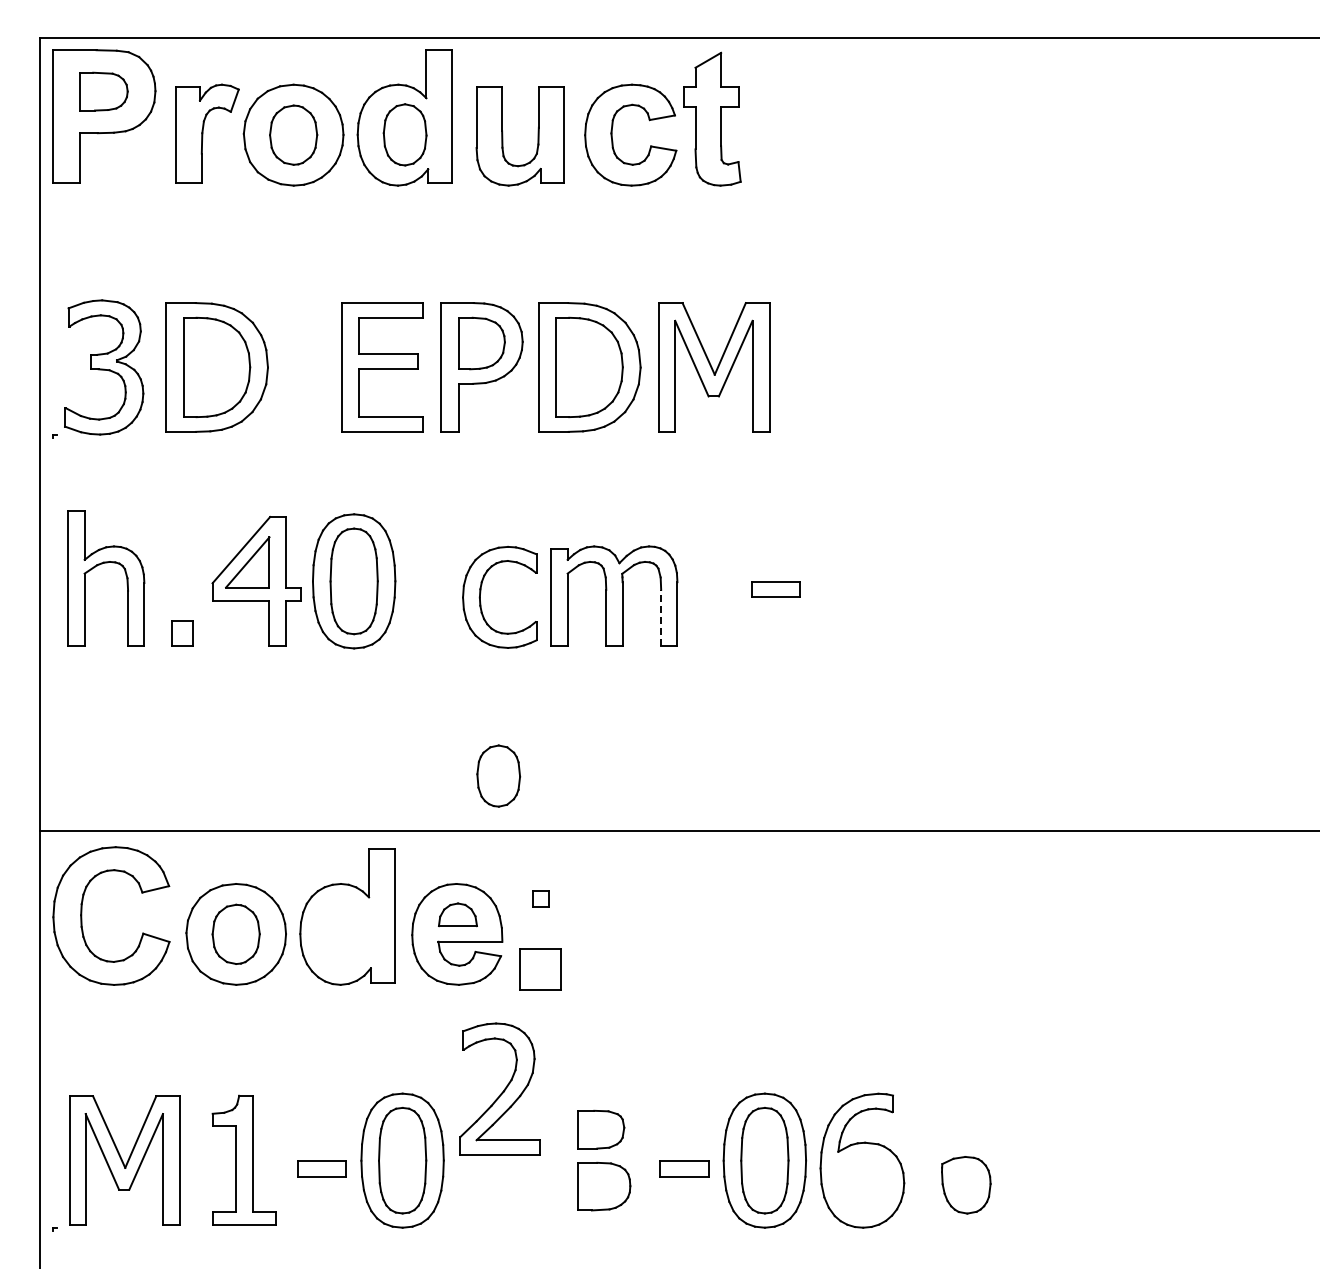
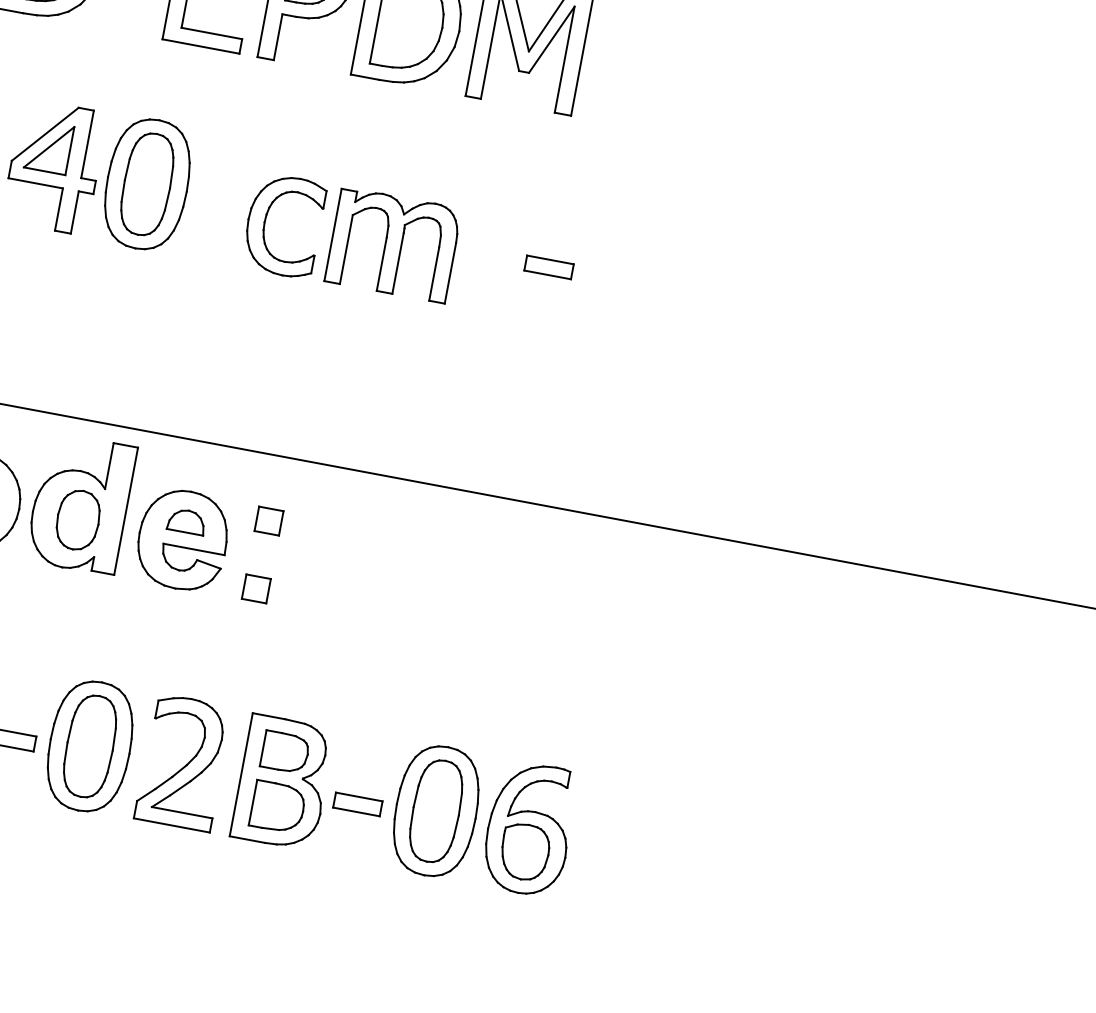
line: (661, 617) -> (434, 273), dashed -> solid
part: (498, 775) -> (78, 519), moved
part: (540, 898) -> (268, 520), size x1.67
part: (540, 969) -> (256, 588), size x0.62
part: (499, 1088) -> (183, 761), moved
part: (604, 1160) -> (283, 782), added
part: (966, 1185) -> (525, 852), moved

